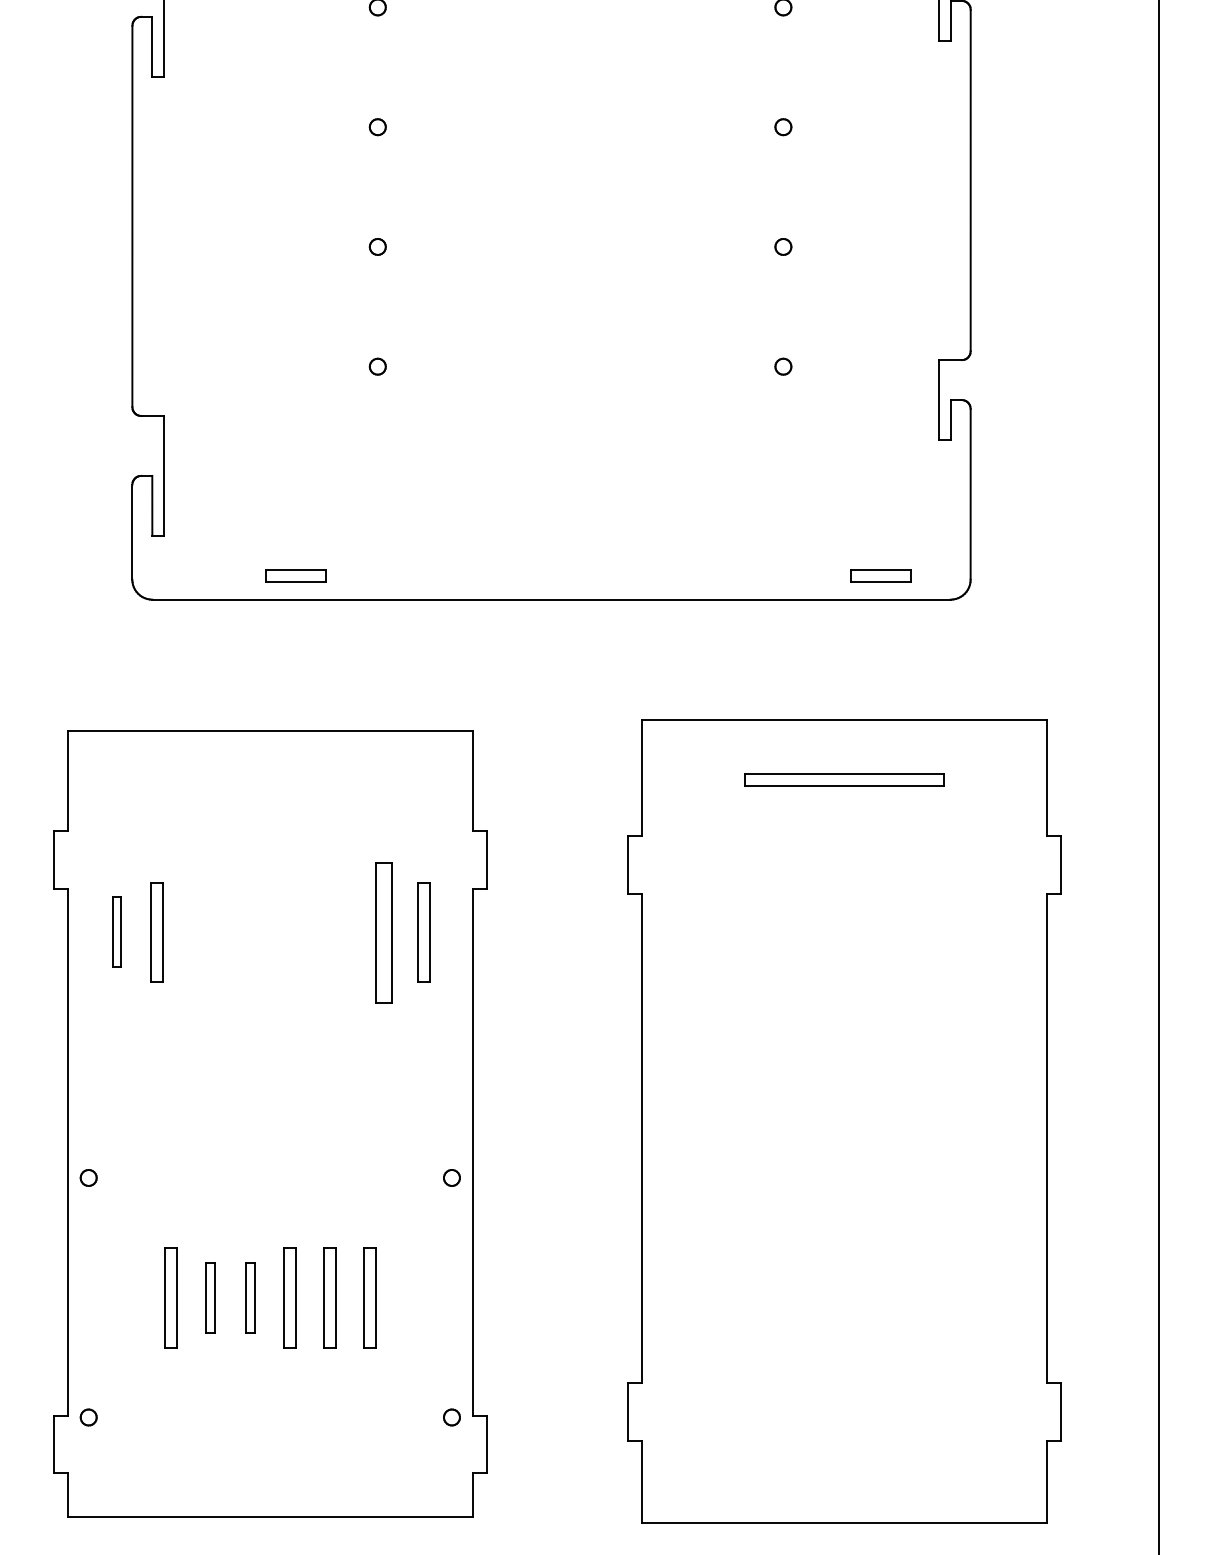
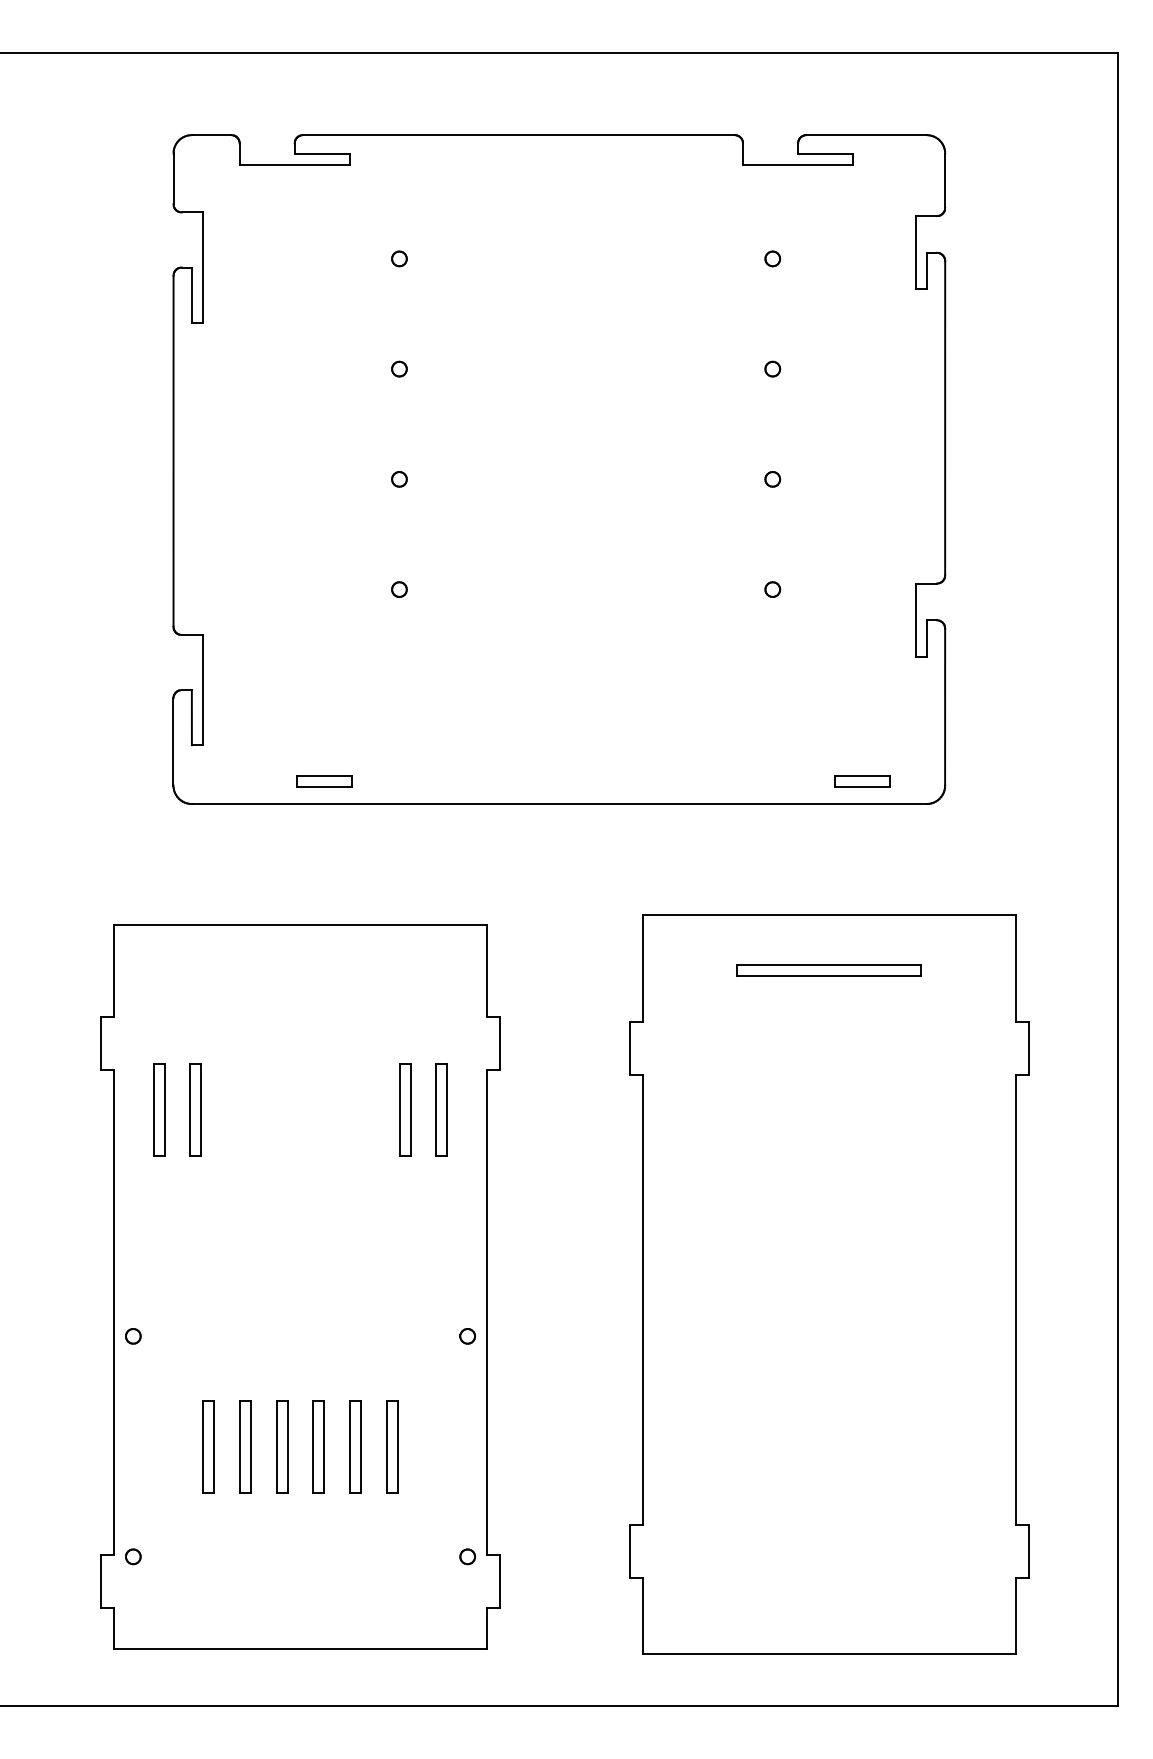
part: (117, 931) -> (159, 1109), size x1.43
part: (384, 931) -> (405, 1109), size x0.71
part: (210, 1297) -> (245, 1446), size x1.43
part: (250, 1297) -> (282, 1446), size x1.43

